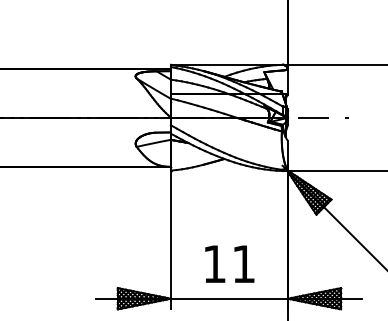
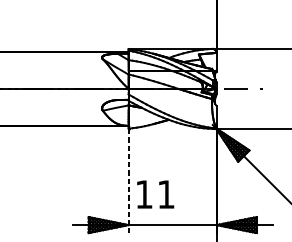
line: (170, 240) -> (128, 181), solid -> dashed
text: (229, 263) -> (155, 194), moved

